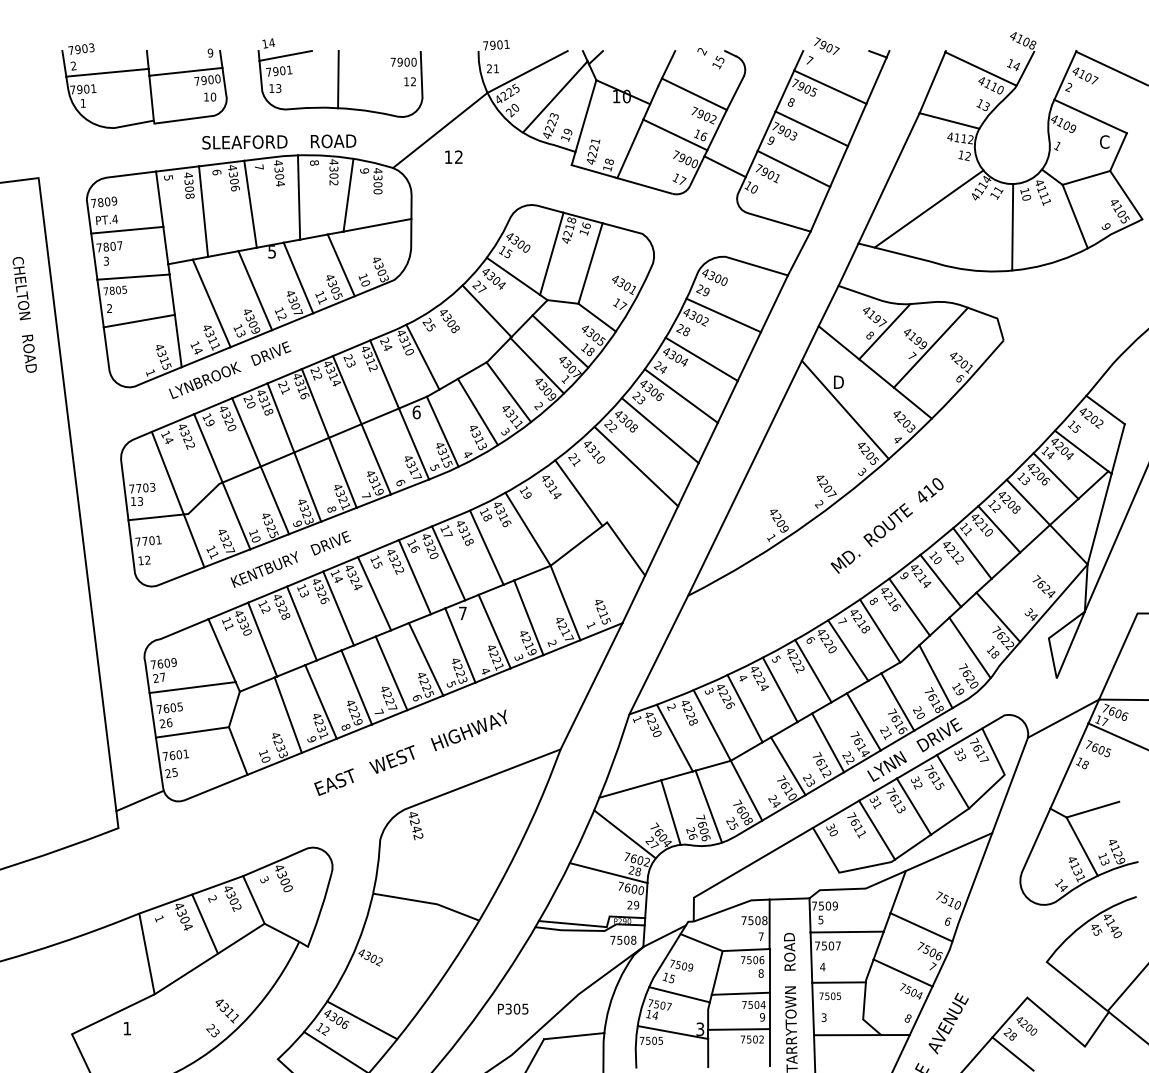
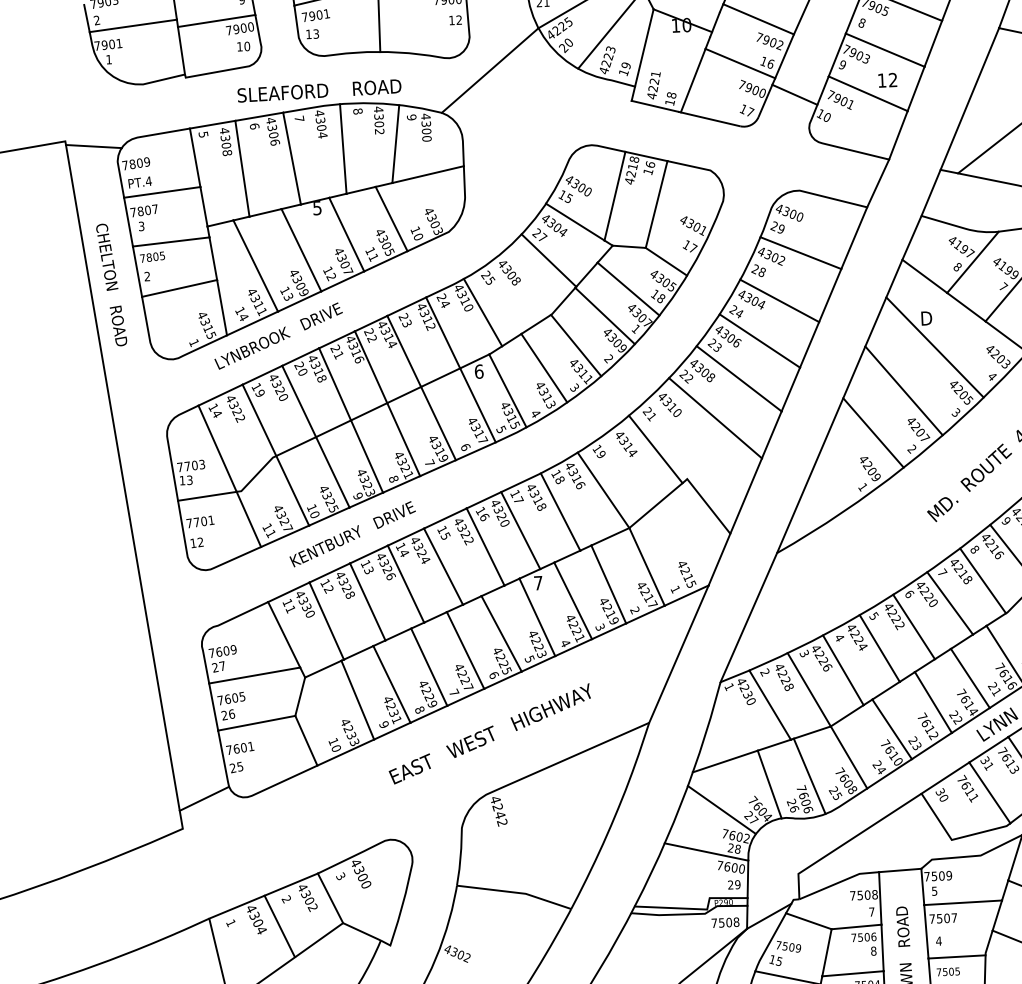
text: (453, 156) -> (887, 79), moved
line: (65, 183) -> (94, 145), added
text: (24, 314) -> (111, 284), moved
line: (814, 448) -> (904, 390), added
line: (783, 487) -> (873, 433), added

